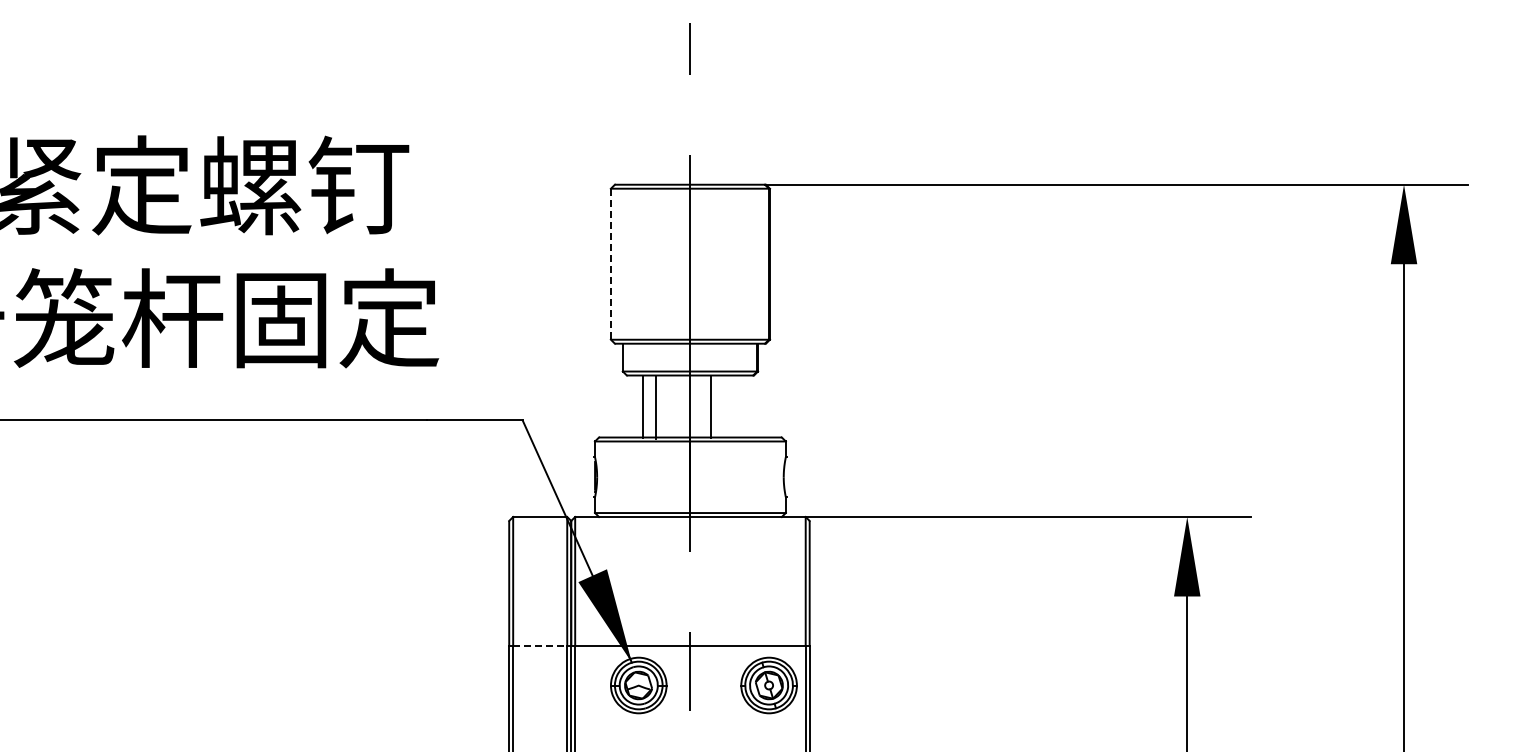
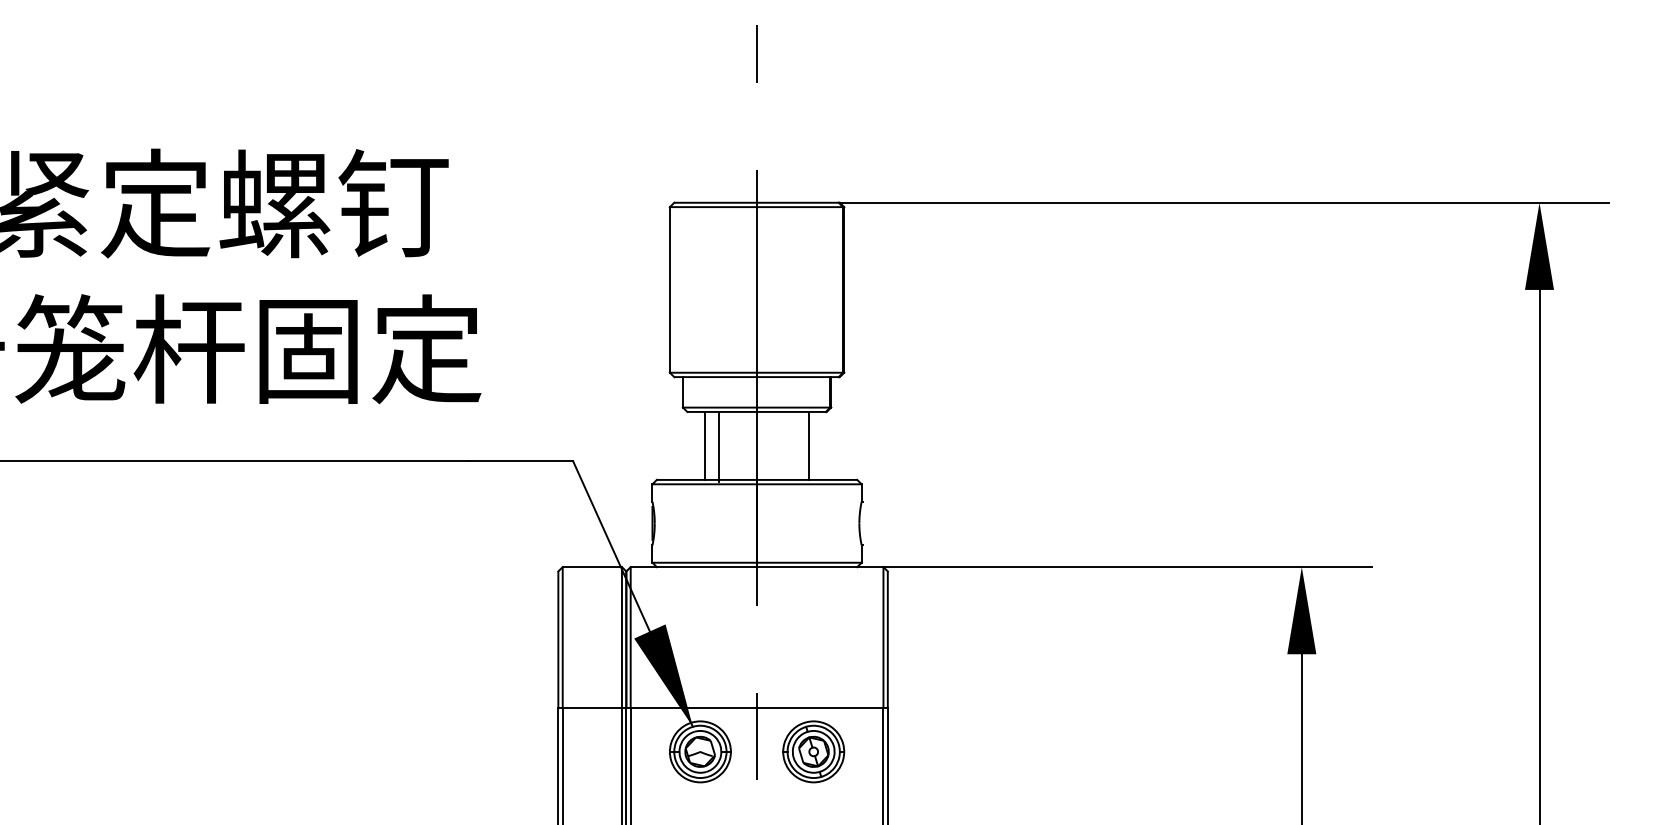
line: (610, 264) -> (669, 290), dashed -> solid
line: (711, 406) -> (809, 445), moved
line: (540, 645) -> (592, 708), dashed -> solid
part: (768, 685) -> (813, 751), moved

